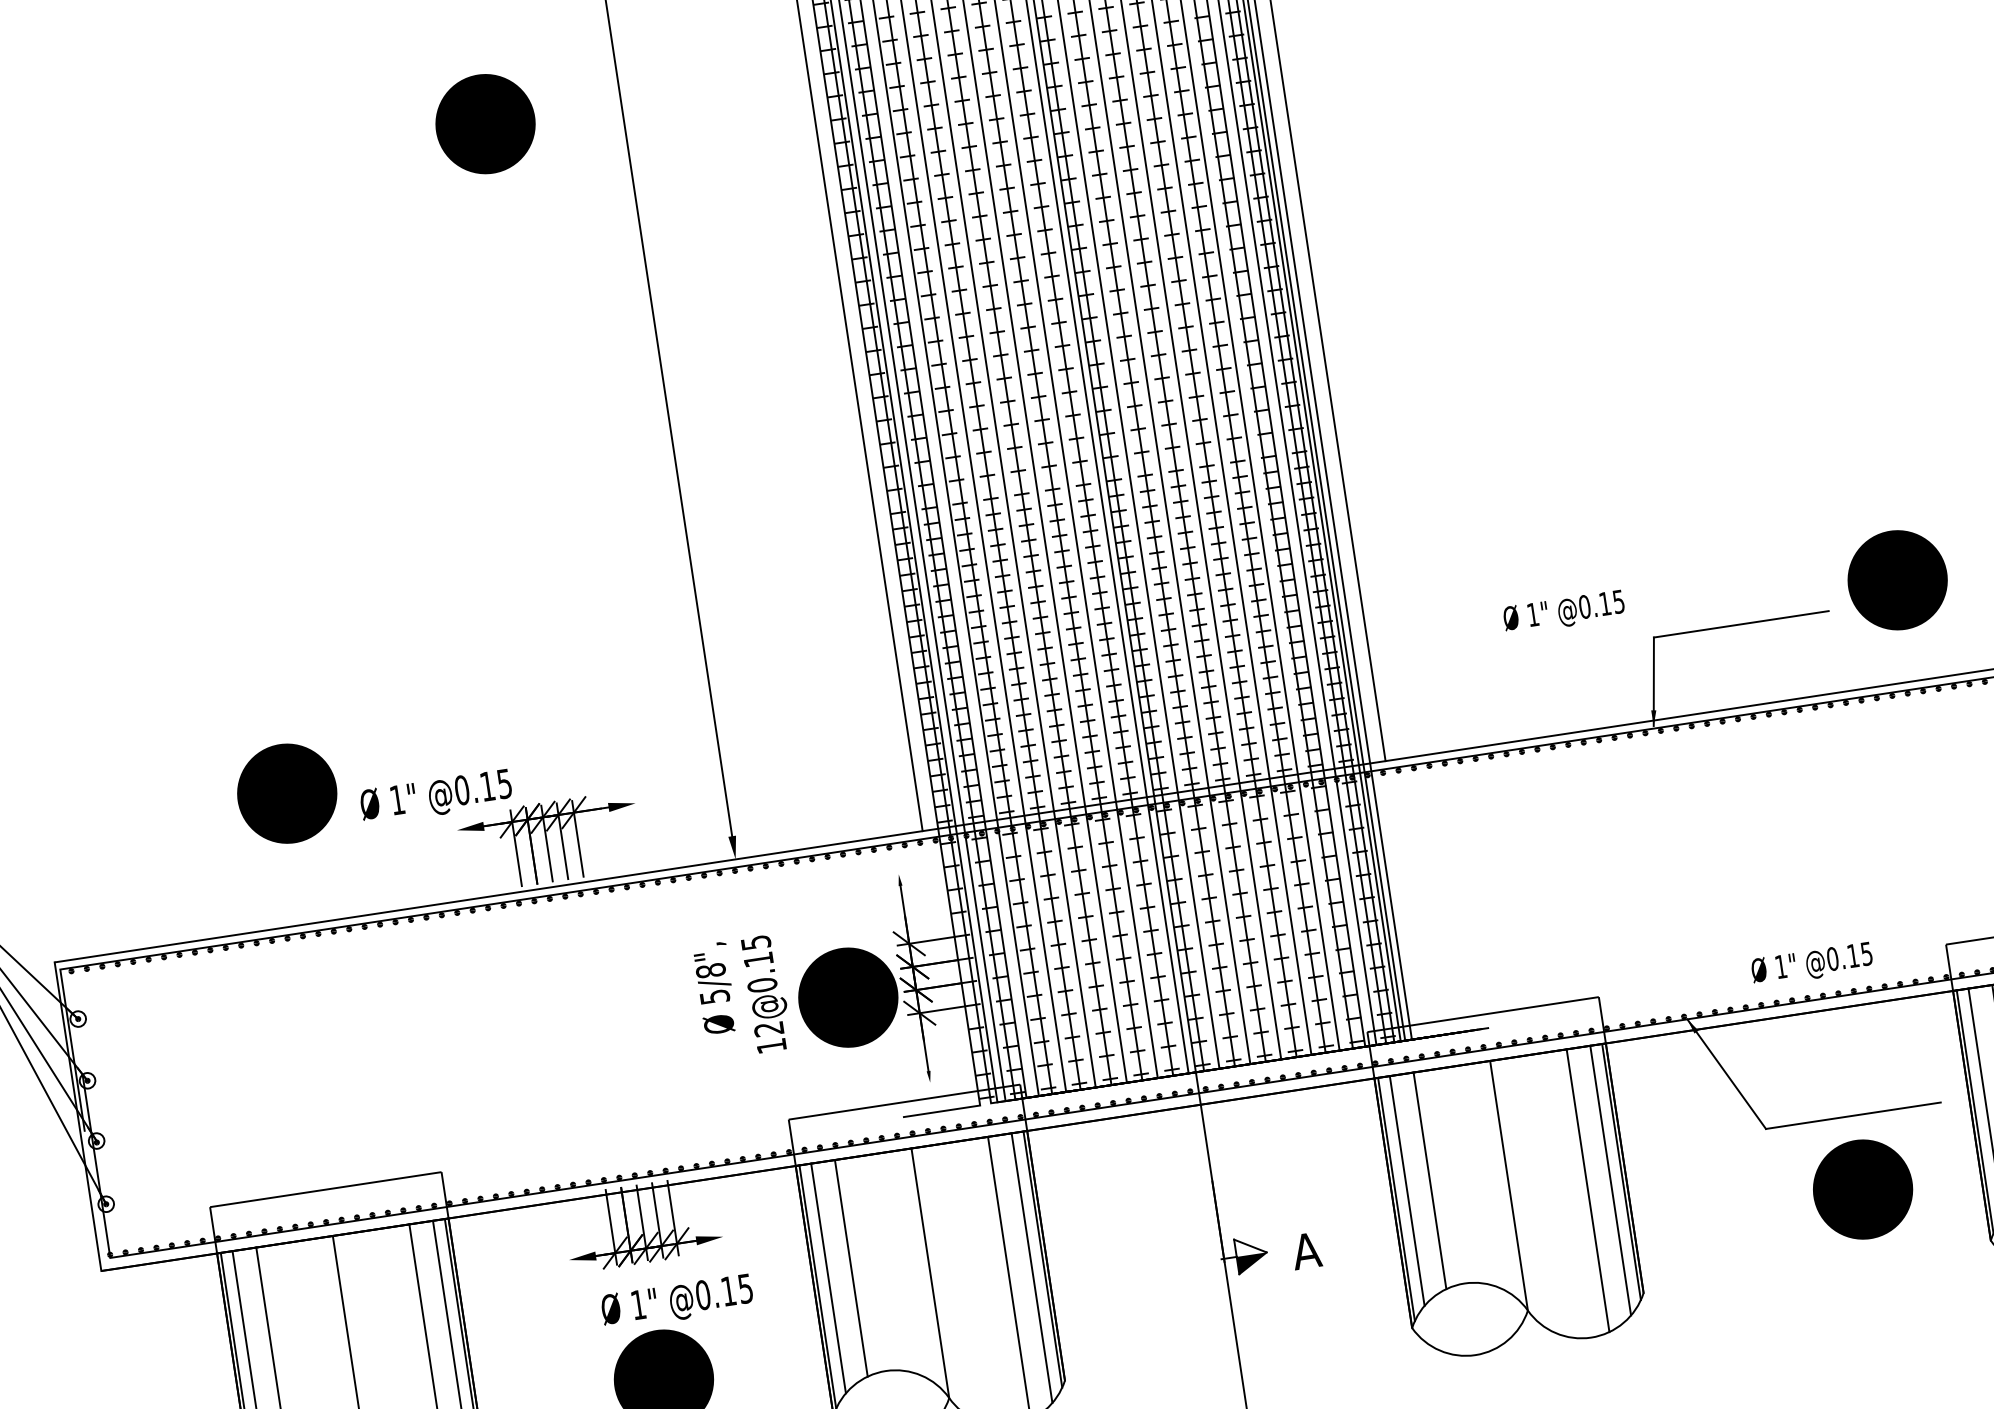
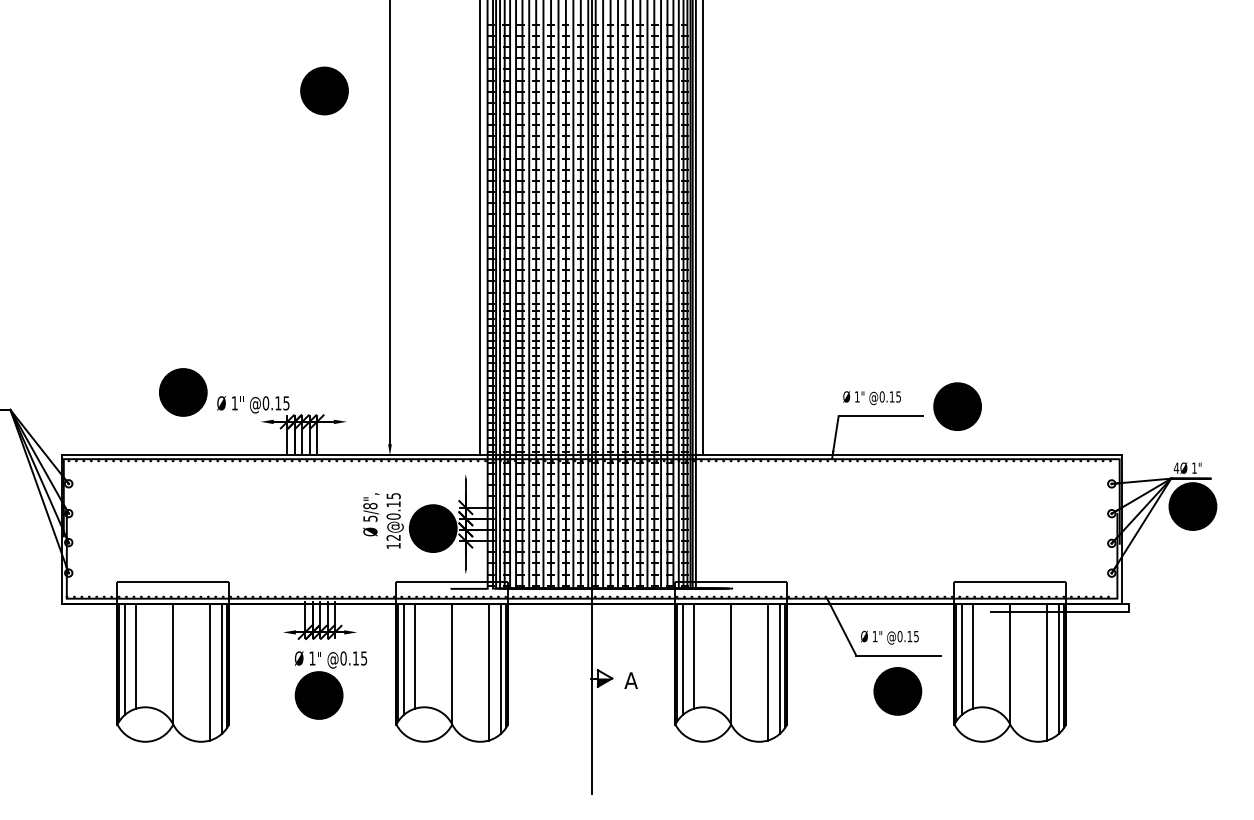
text: (1562, 613) -> (871, 398), moved
text: (1811, 964) -> (889, 637), moved

